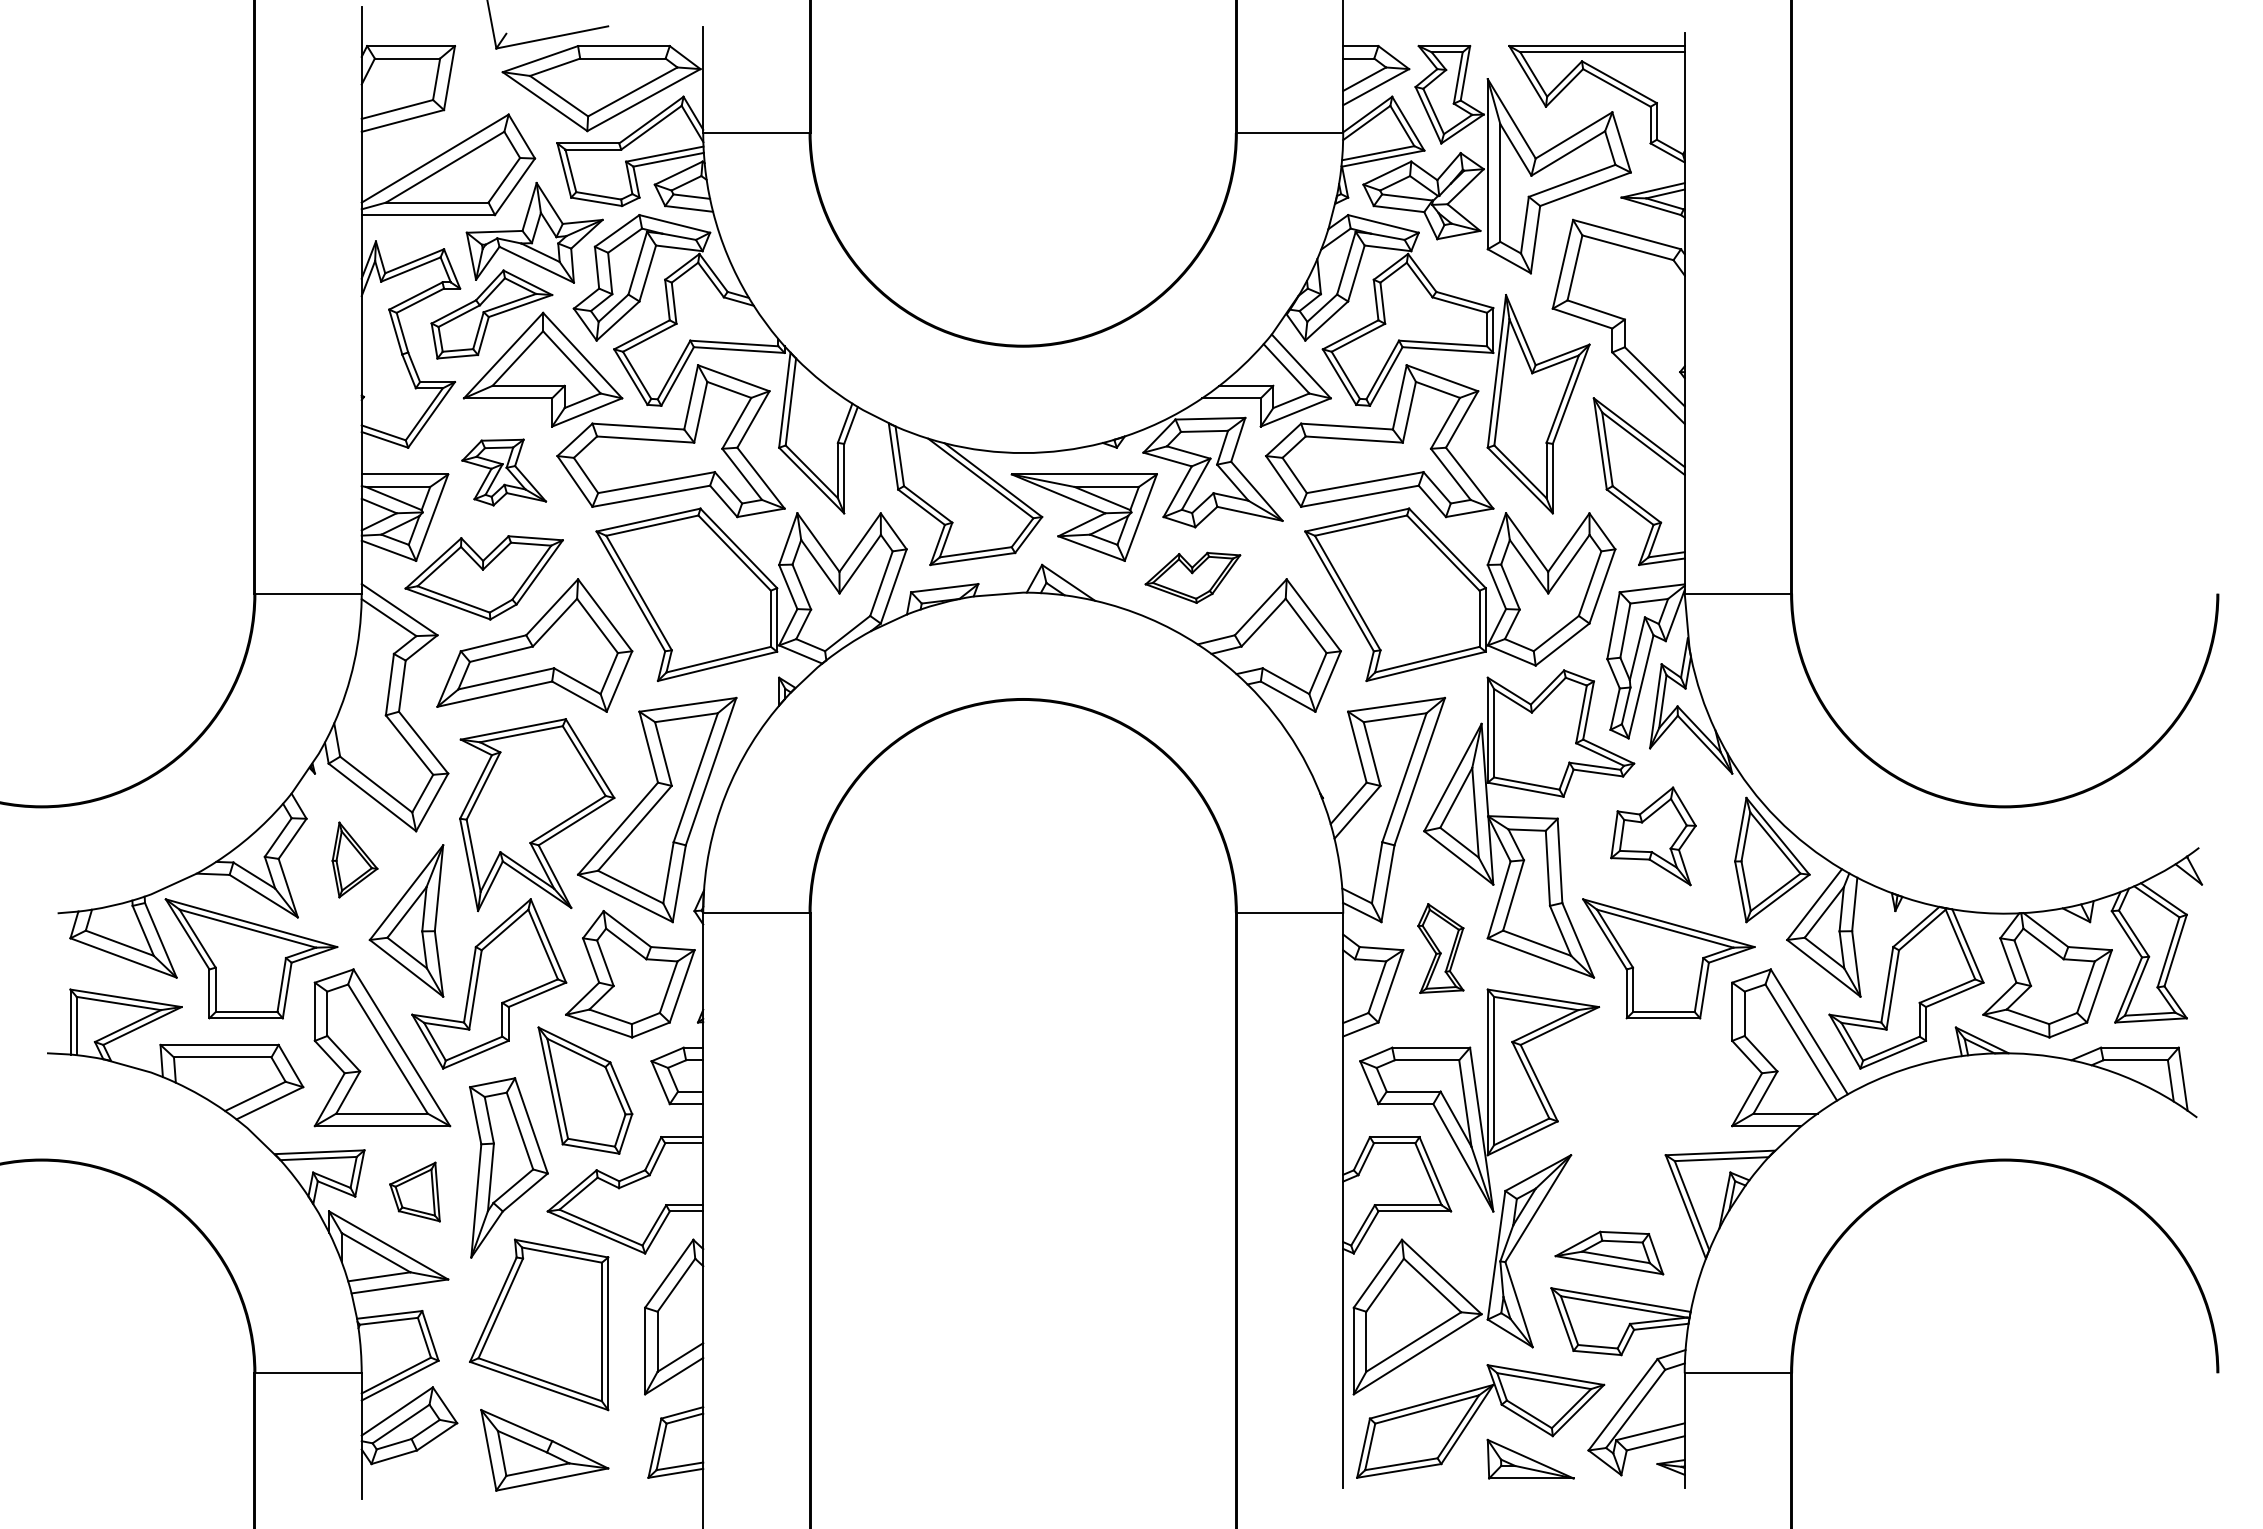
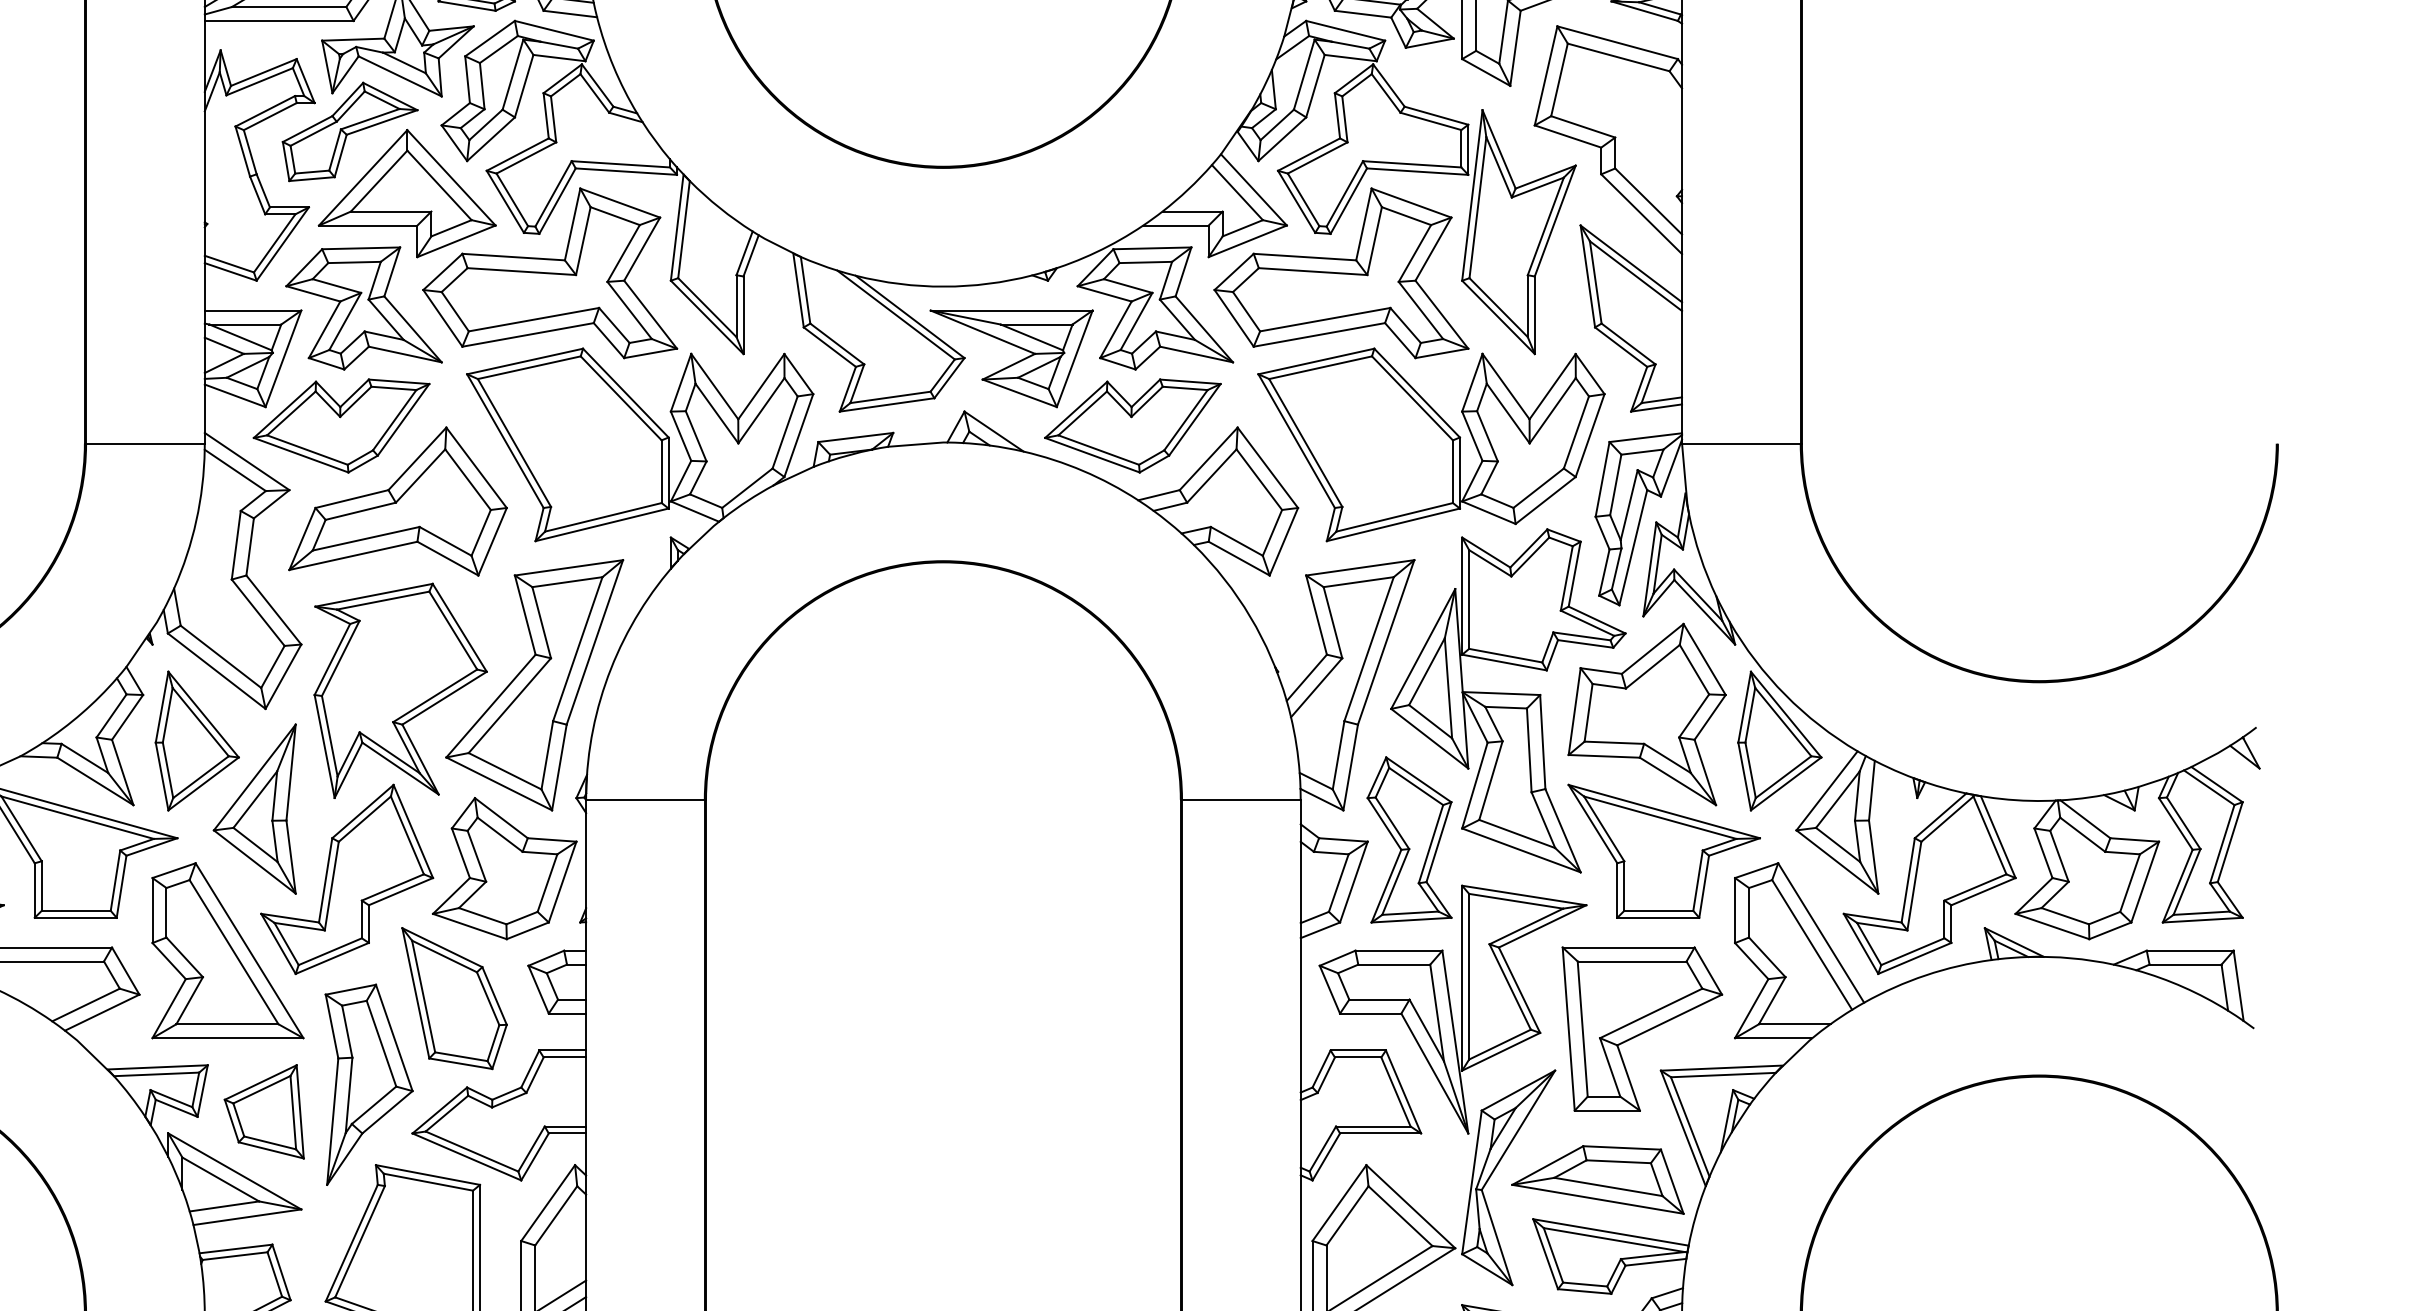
part: (503, 472) -> (363, 308), size x1.67
part: (1192, 577) -> (1132, 425), size x1.67
part: (1653, 836) -> (1647, 714), size x1.67
part: (354, 859) -> (196, 740), size x1.67
part: (1440, 948) -> (1409, 839), size x1.67
part: (1648, 1117) -> (1641, 1028), added
part: (414, 1191) -> (263, 1111), size x1.43
part: (1609, 1252) -> (1598, 1179), size x1.43

